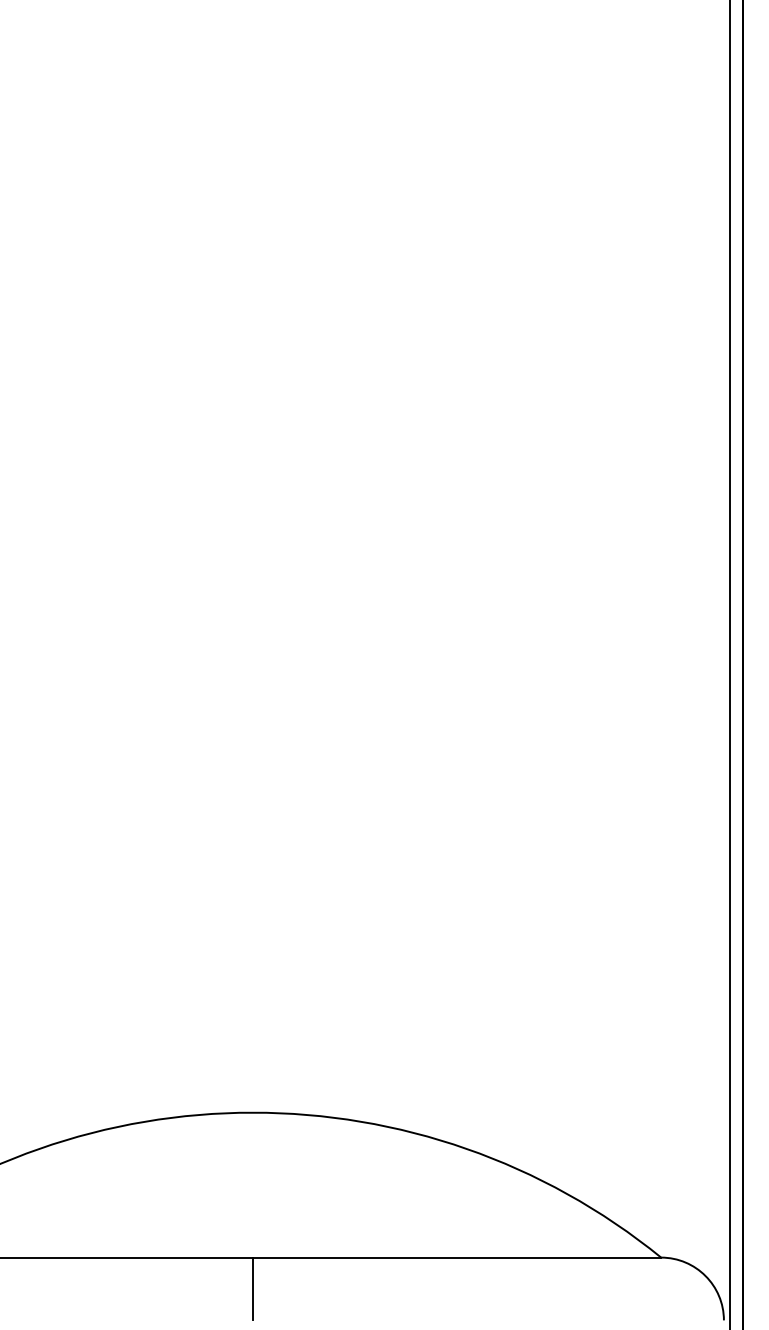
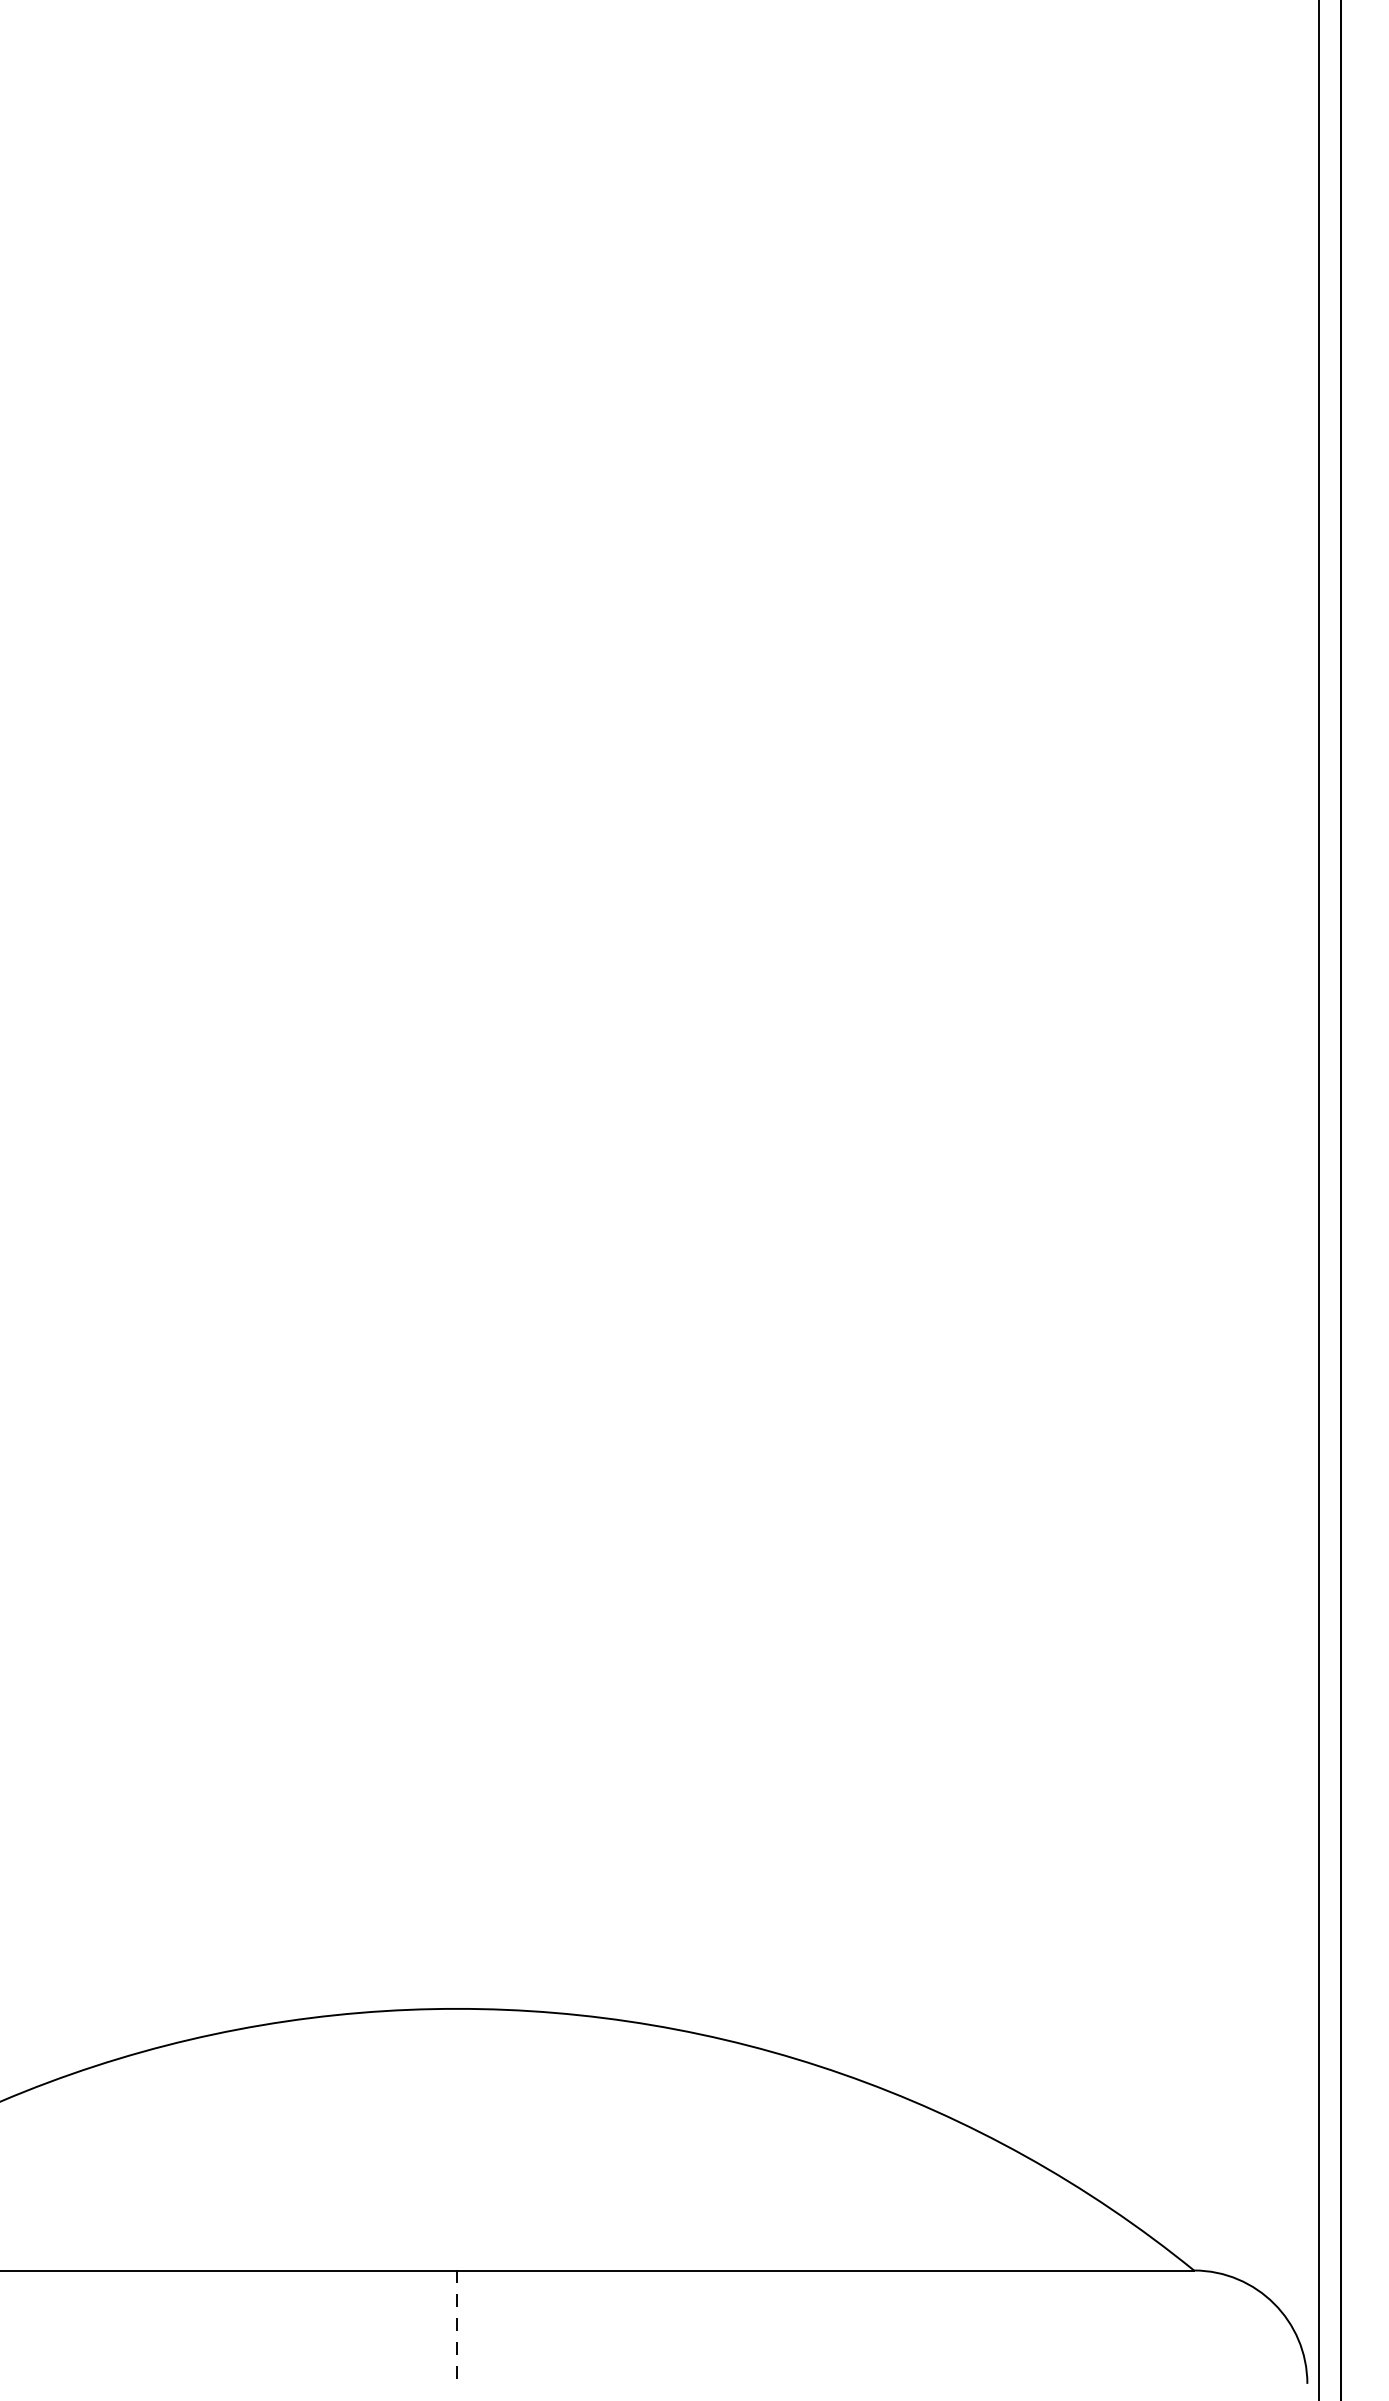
line: (253, 1289) -> (457, 2328), solid -> dashed

